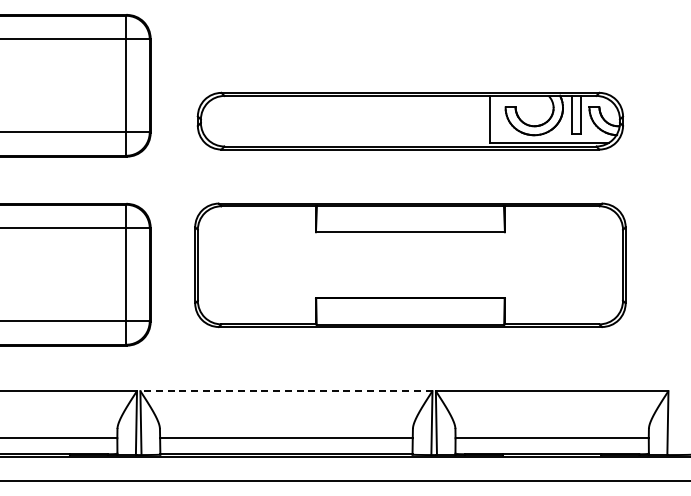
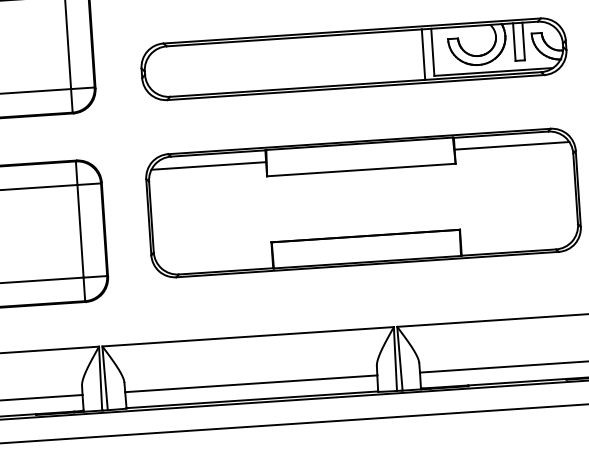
line: (480, 120) -> (423, 53), added
line: (258, 218) -> (208, 166), added
line: (561, 218) -> (511, 146), added
line: (285, 391) -> (247, 337), dashed -> solid

